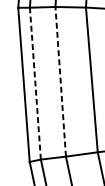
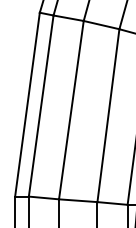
line: (60, 81) -> (71, 109), dashed -> solid
line: (35, 83) -> (41, 105), dashed -> solid

